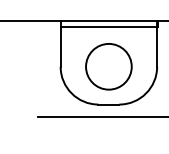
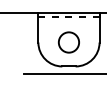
line: (108, 27) -> (68, 17), solid -> dashed
circle: (108, 66) -> (68, 42), size x0.7

